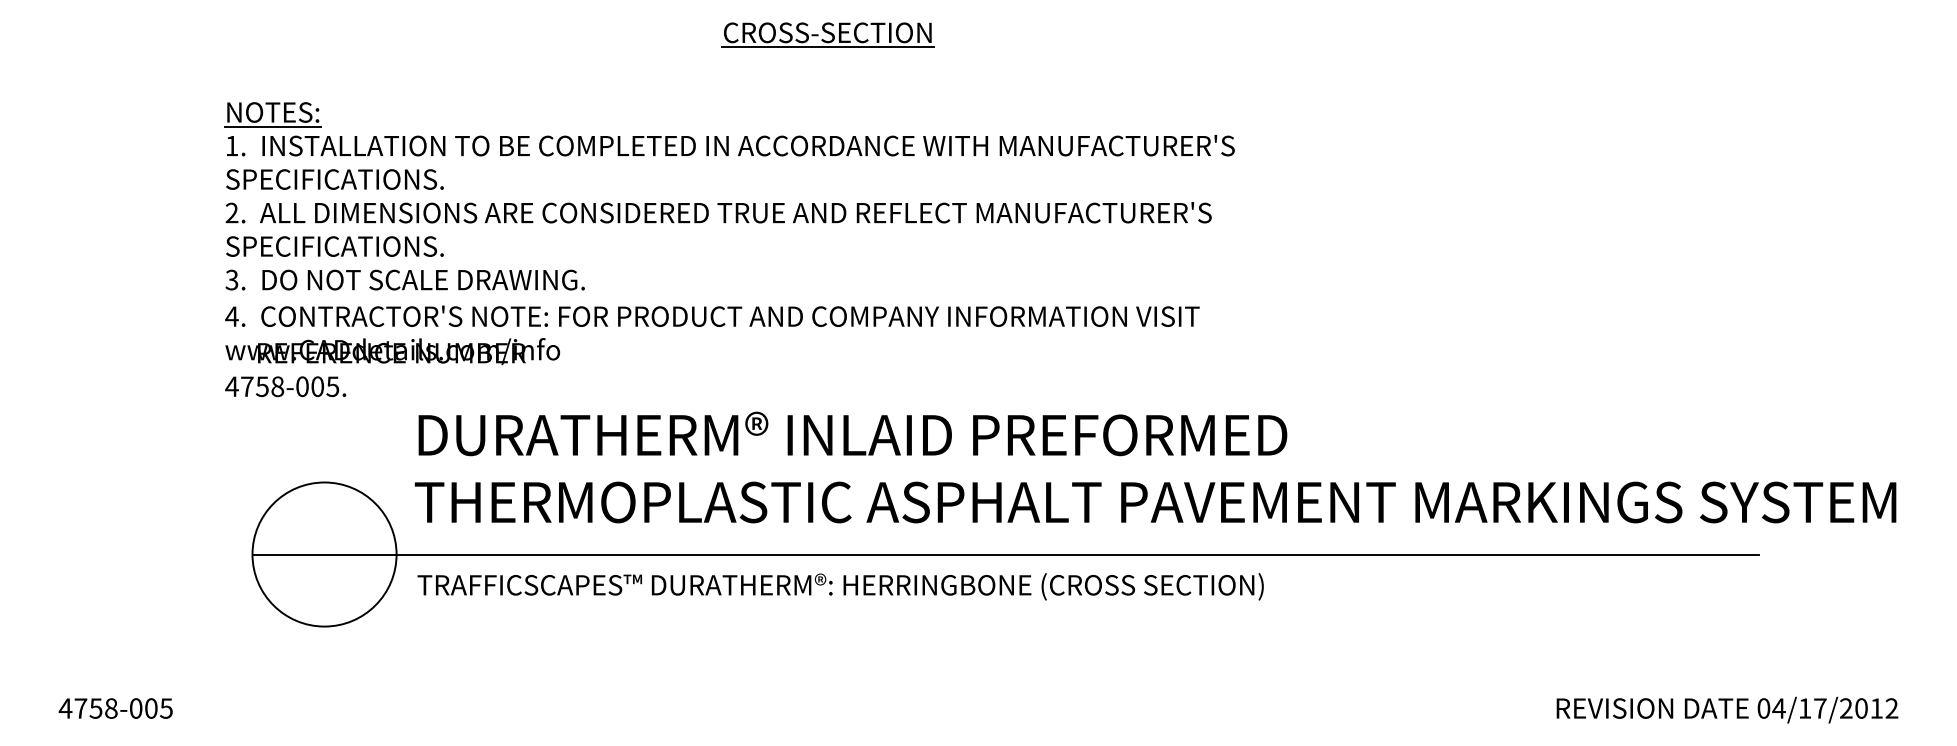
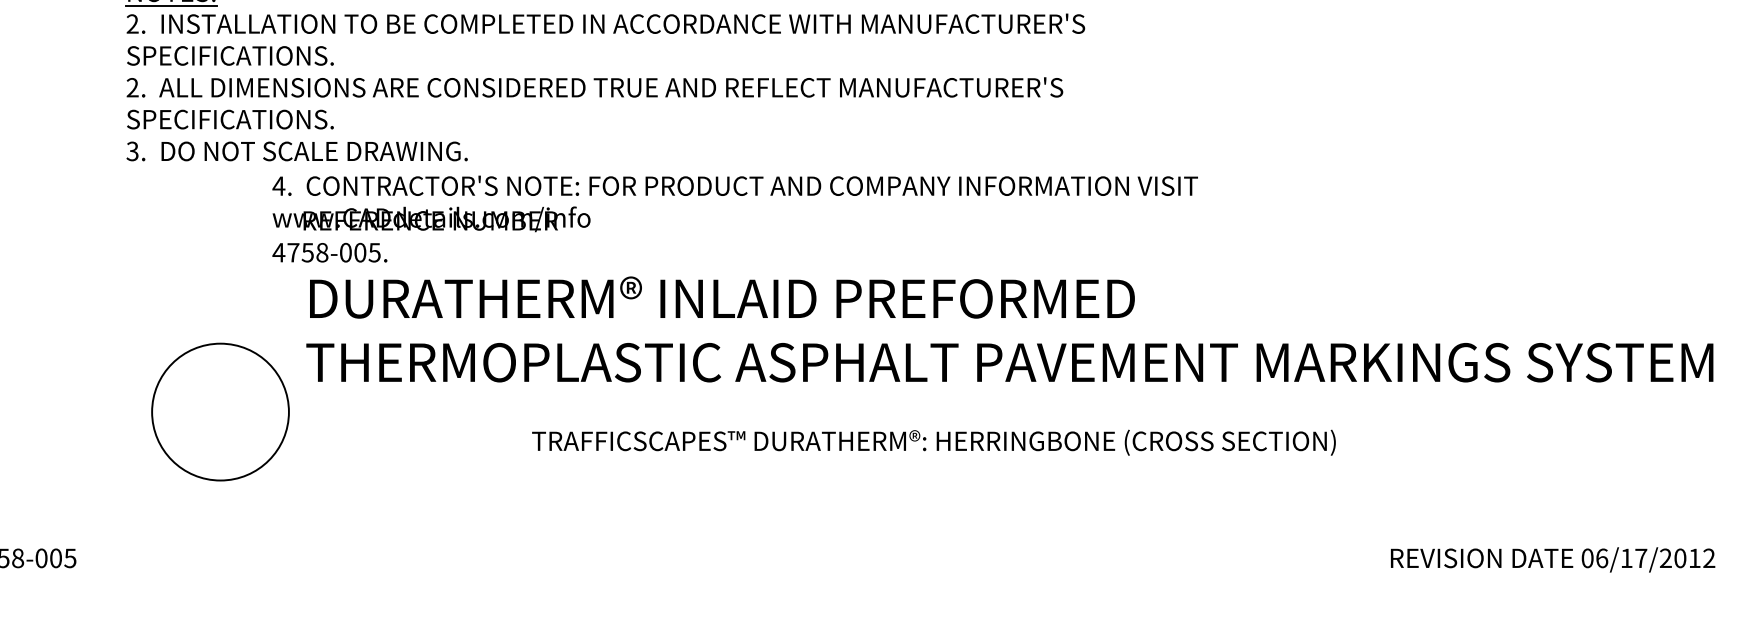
text: (231, 145) -> (132, 23), 1. -> 2.
text: (712, 351) -> (735, 219), moved
line: (1005, 554) -> (867, 412), removed
text: (840, 586) -> (933, 442), moved
text: (1778, 708) -> (1601, 558), 04/17/2012 -> 06/17/2012

